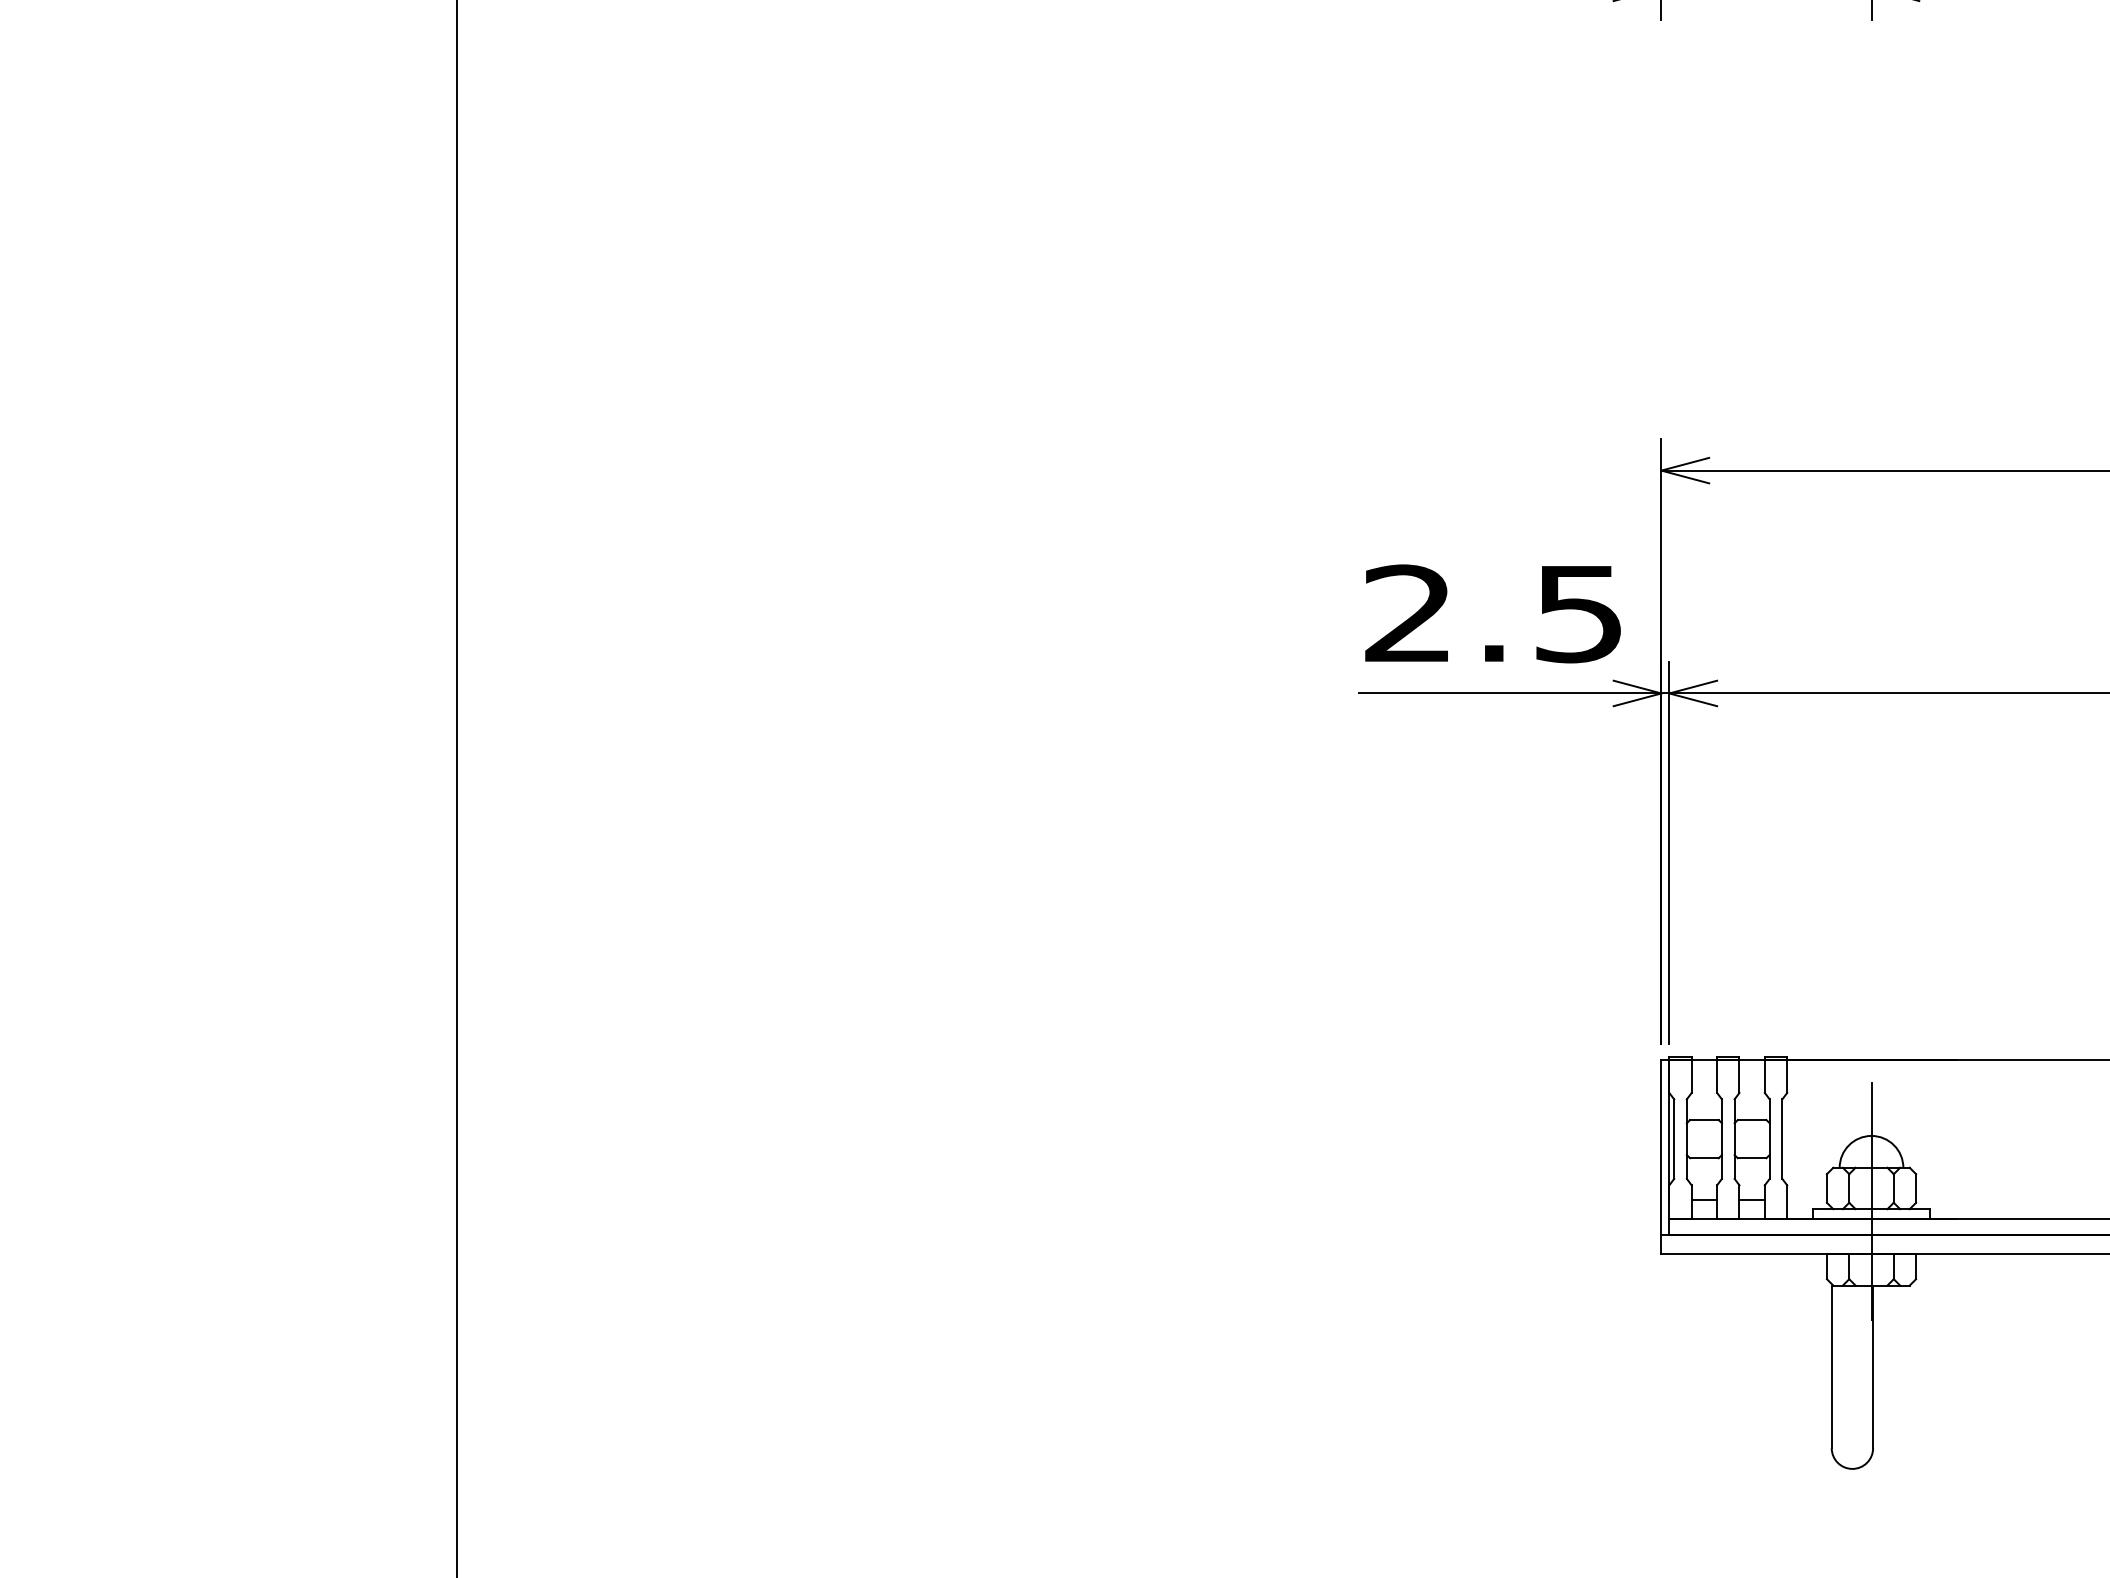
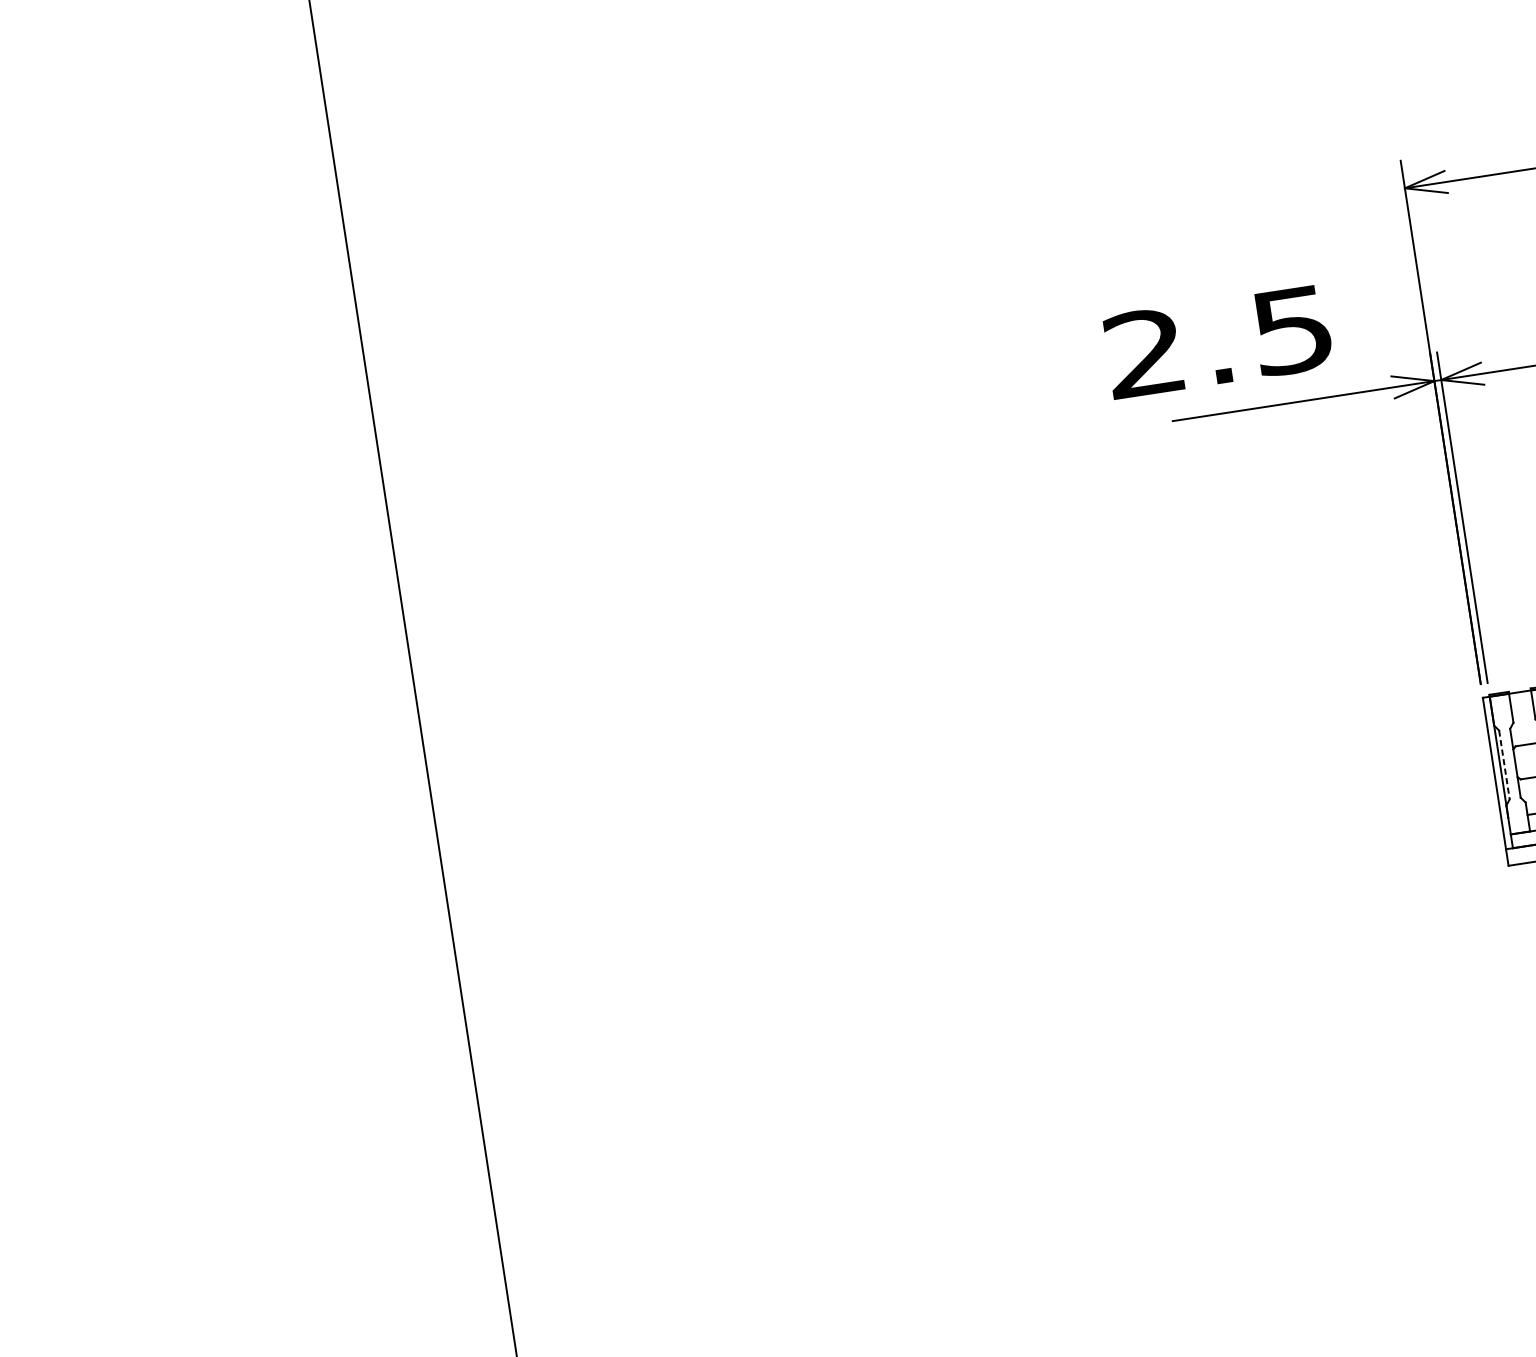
text: (1492, 613) -> (1217, 341), moved
line: (1674, 1139) -> (1504, 765), solid -> dashed

